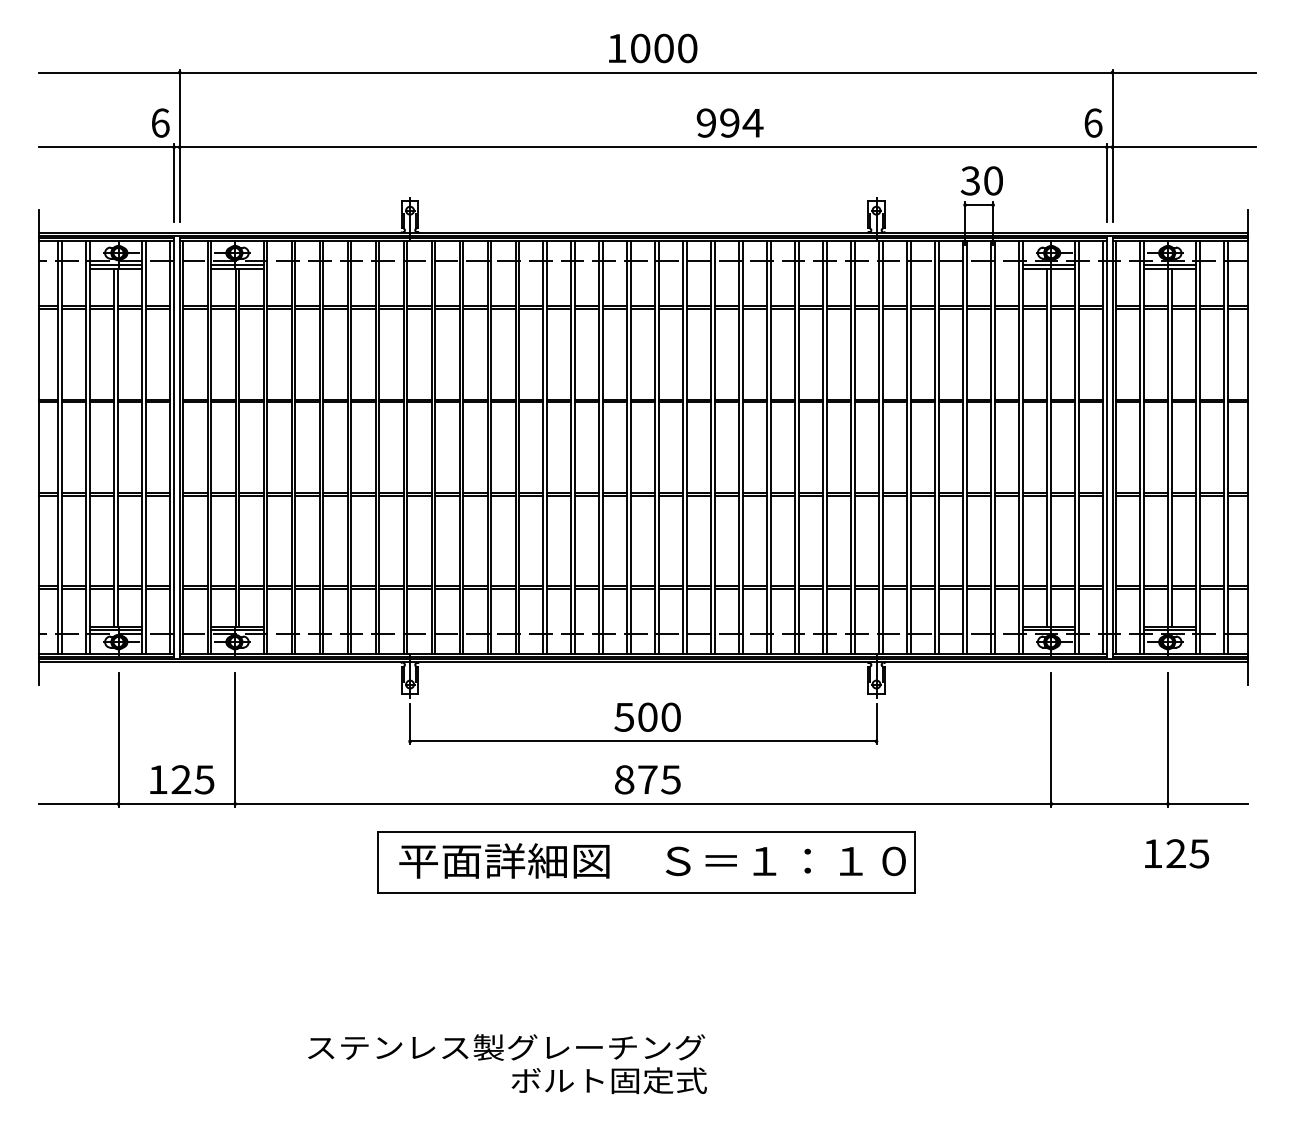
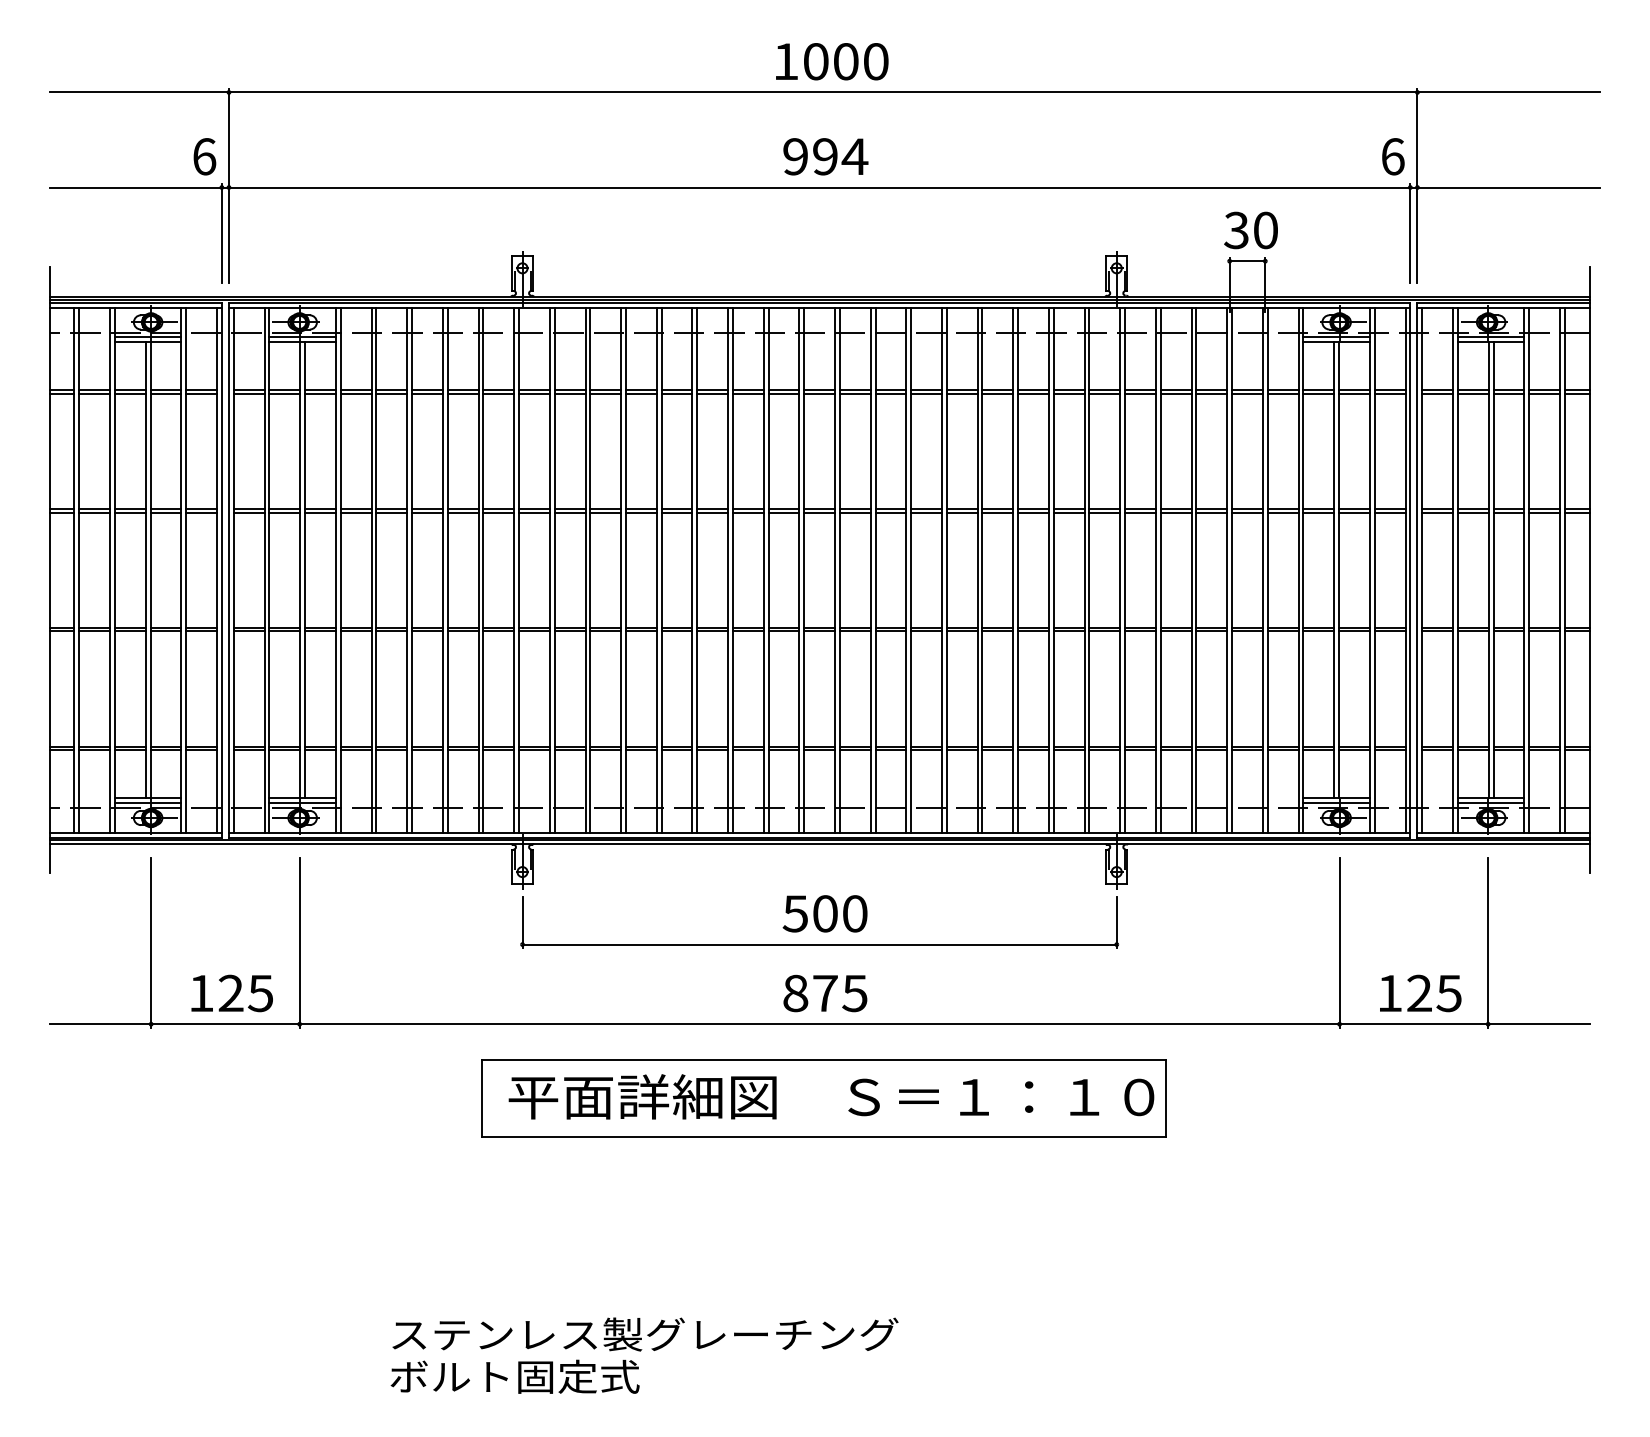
text: (729, 122) -> (825, 155), moved
text: (1176, 853) -> (1420, 993), moved
text: (608, 1080) -> (514, 1376), moved

